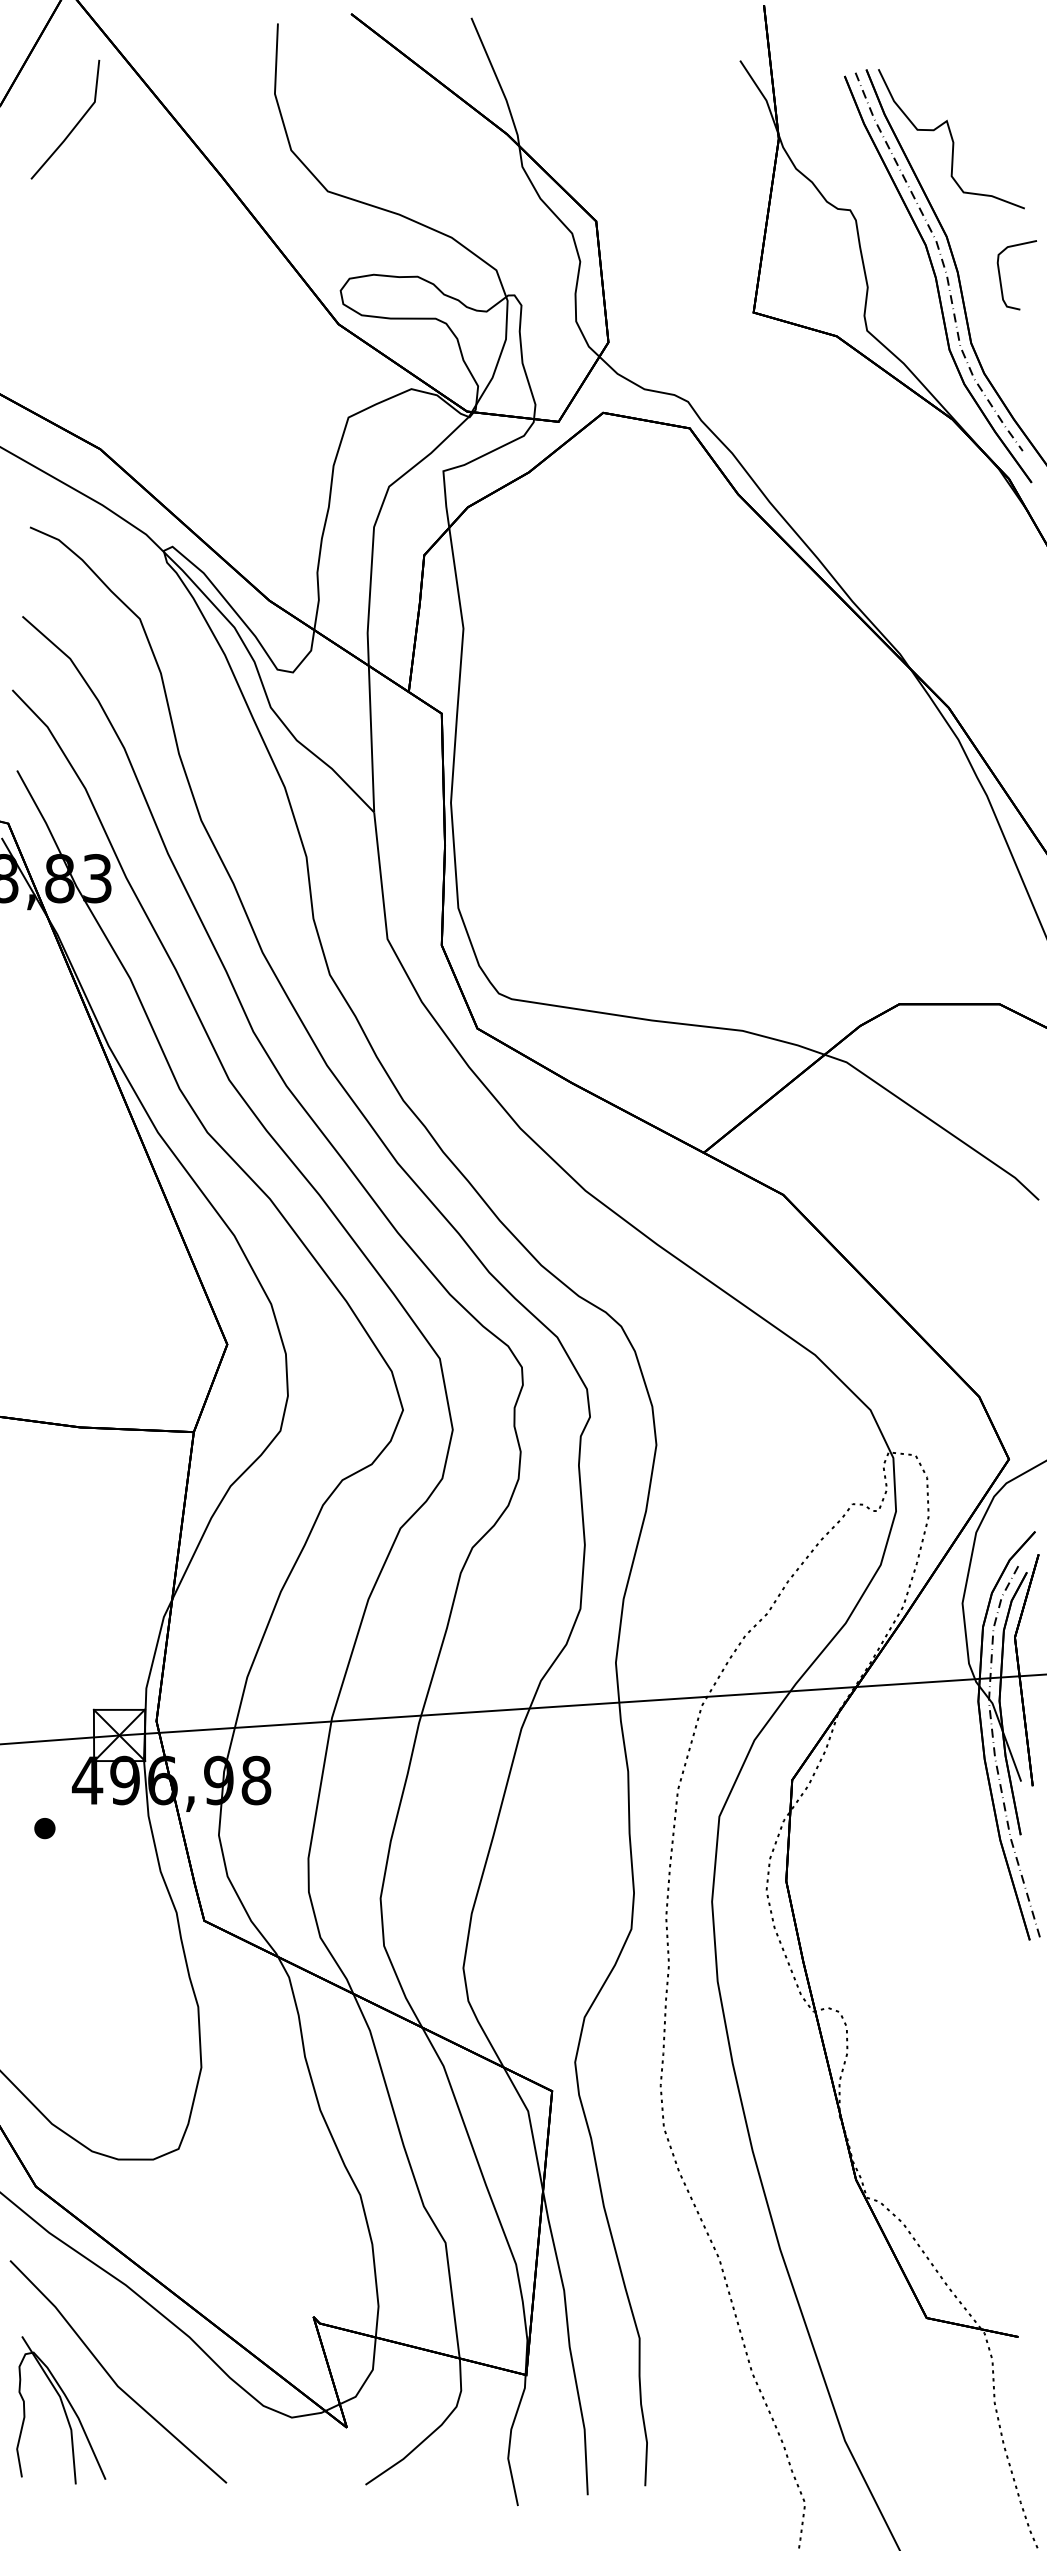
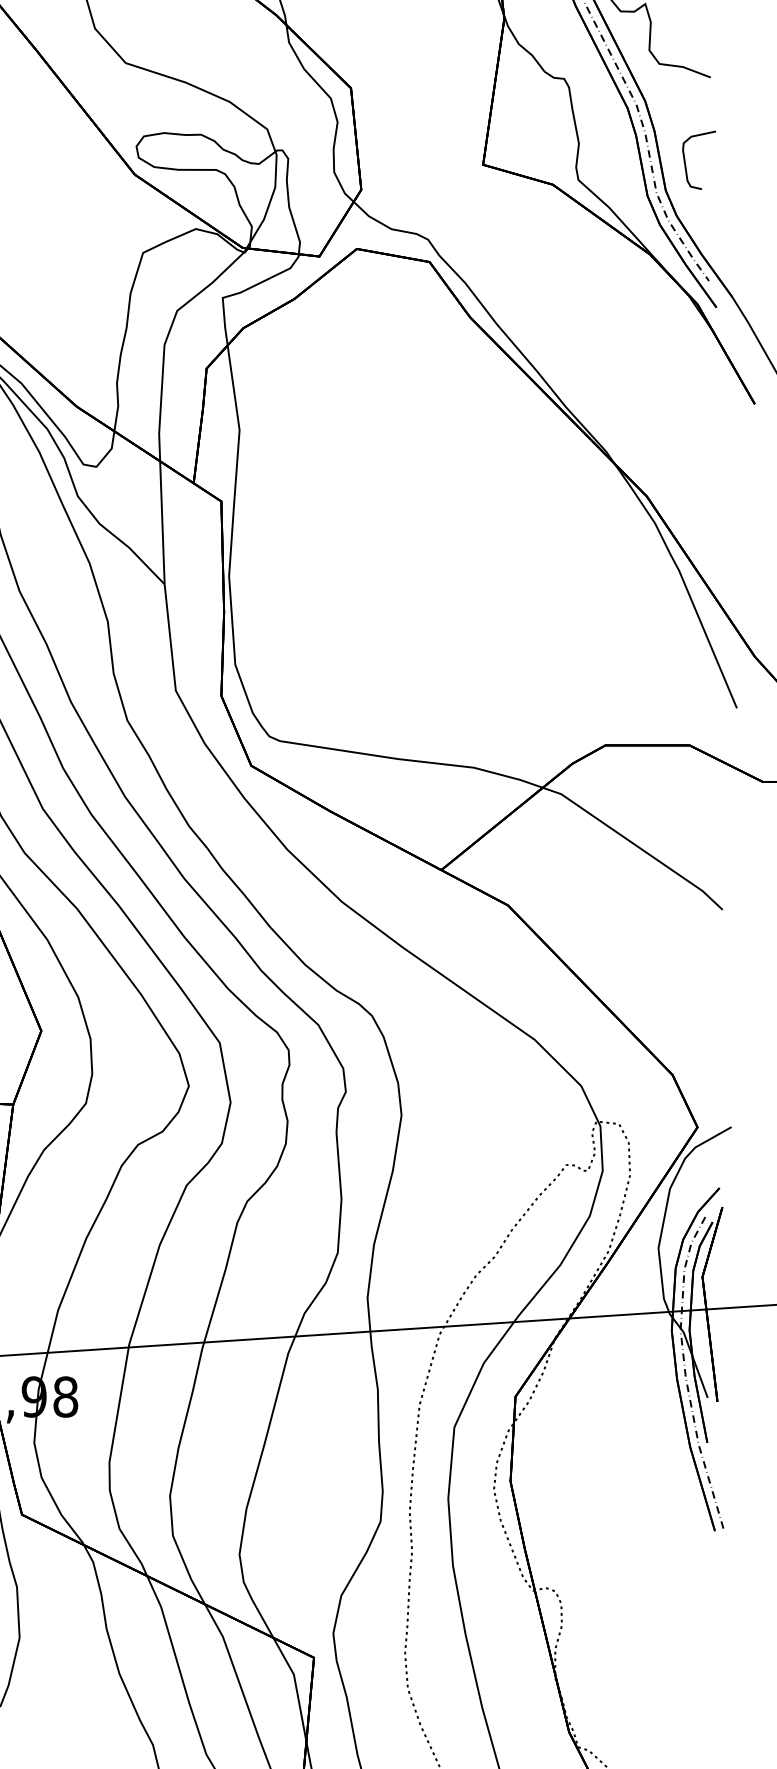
curve: (1001, 279) -> (686, 163), moved

